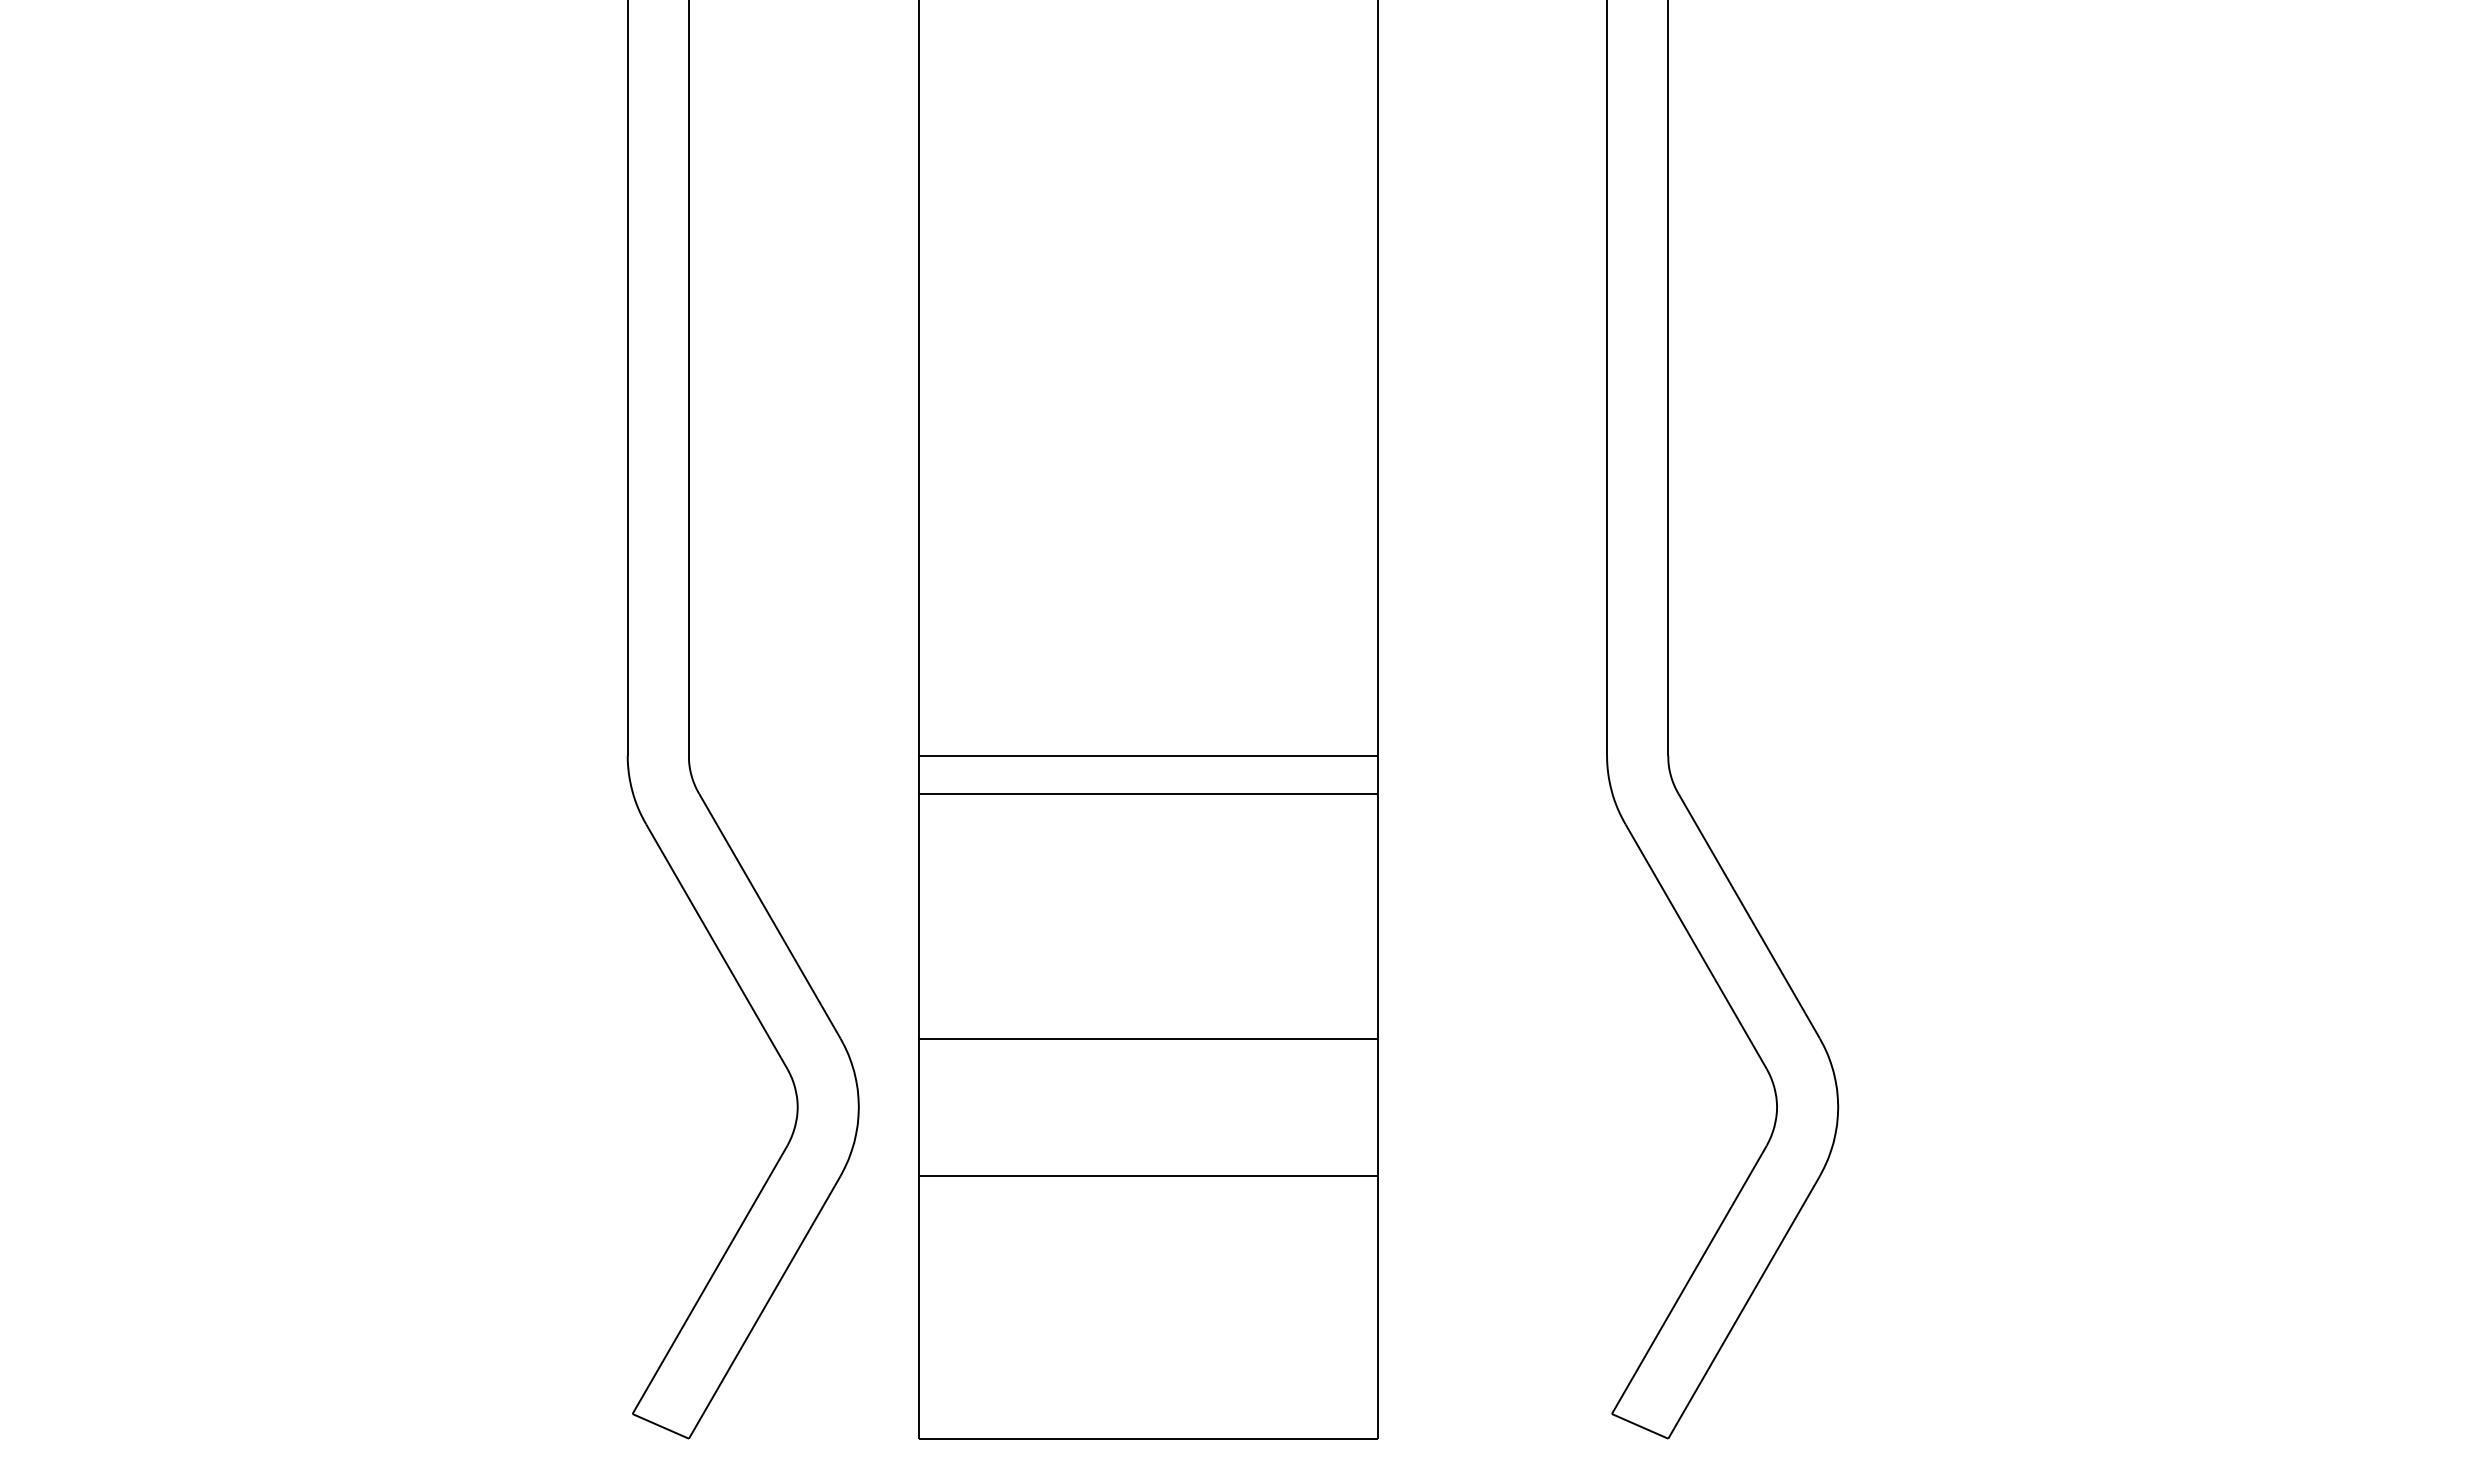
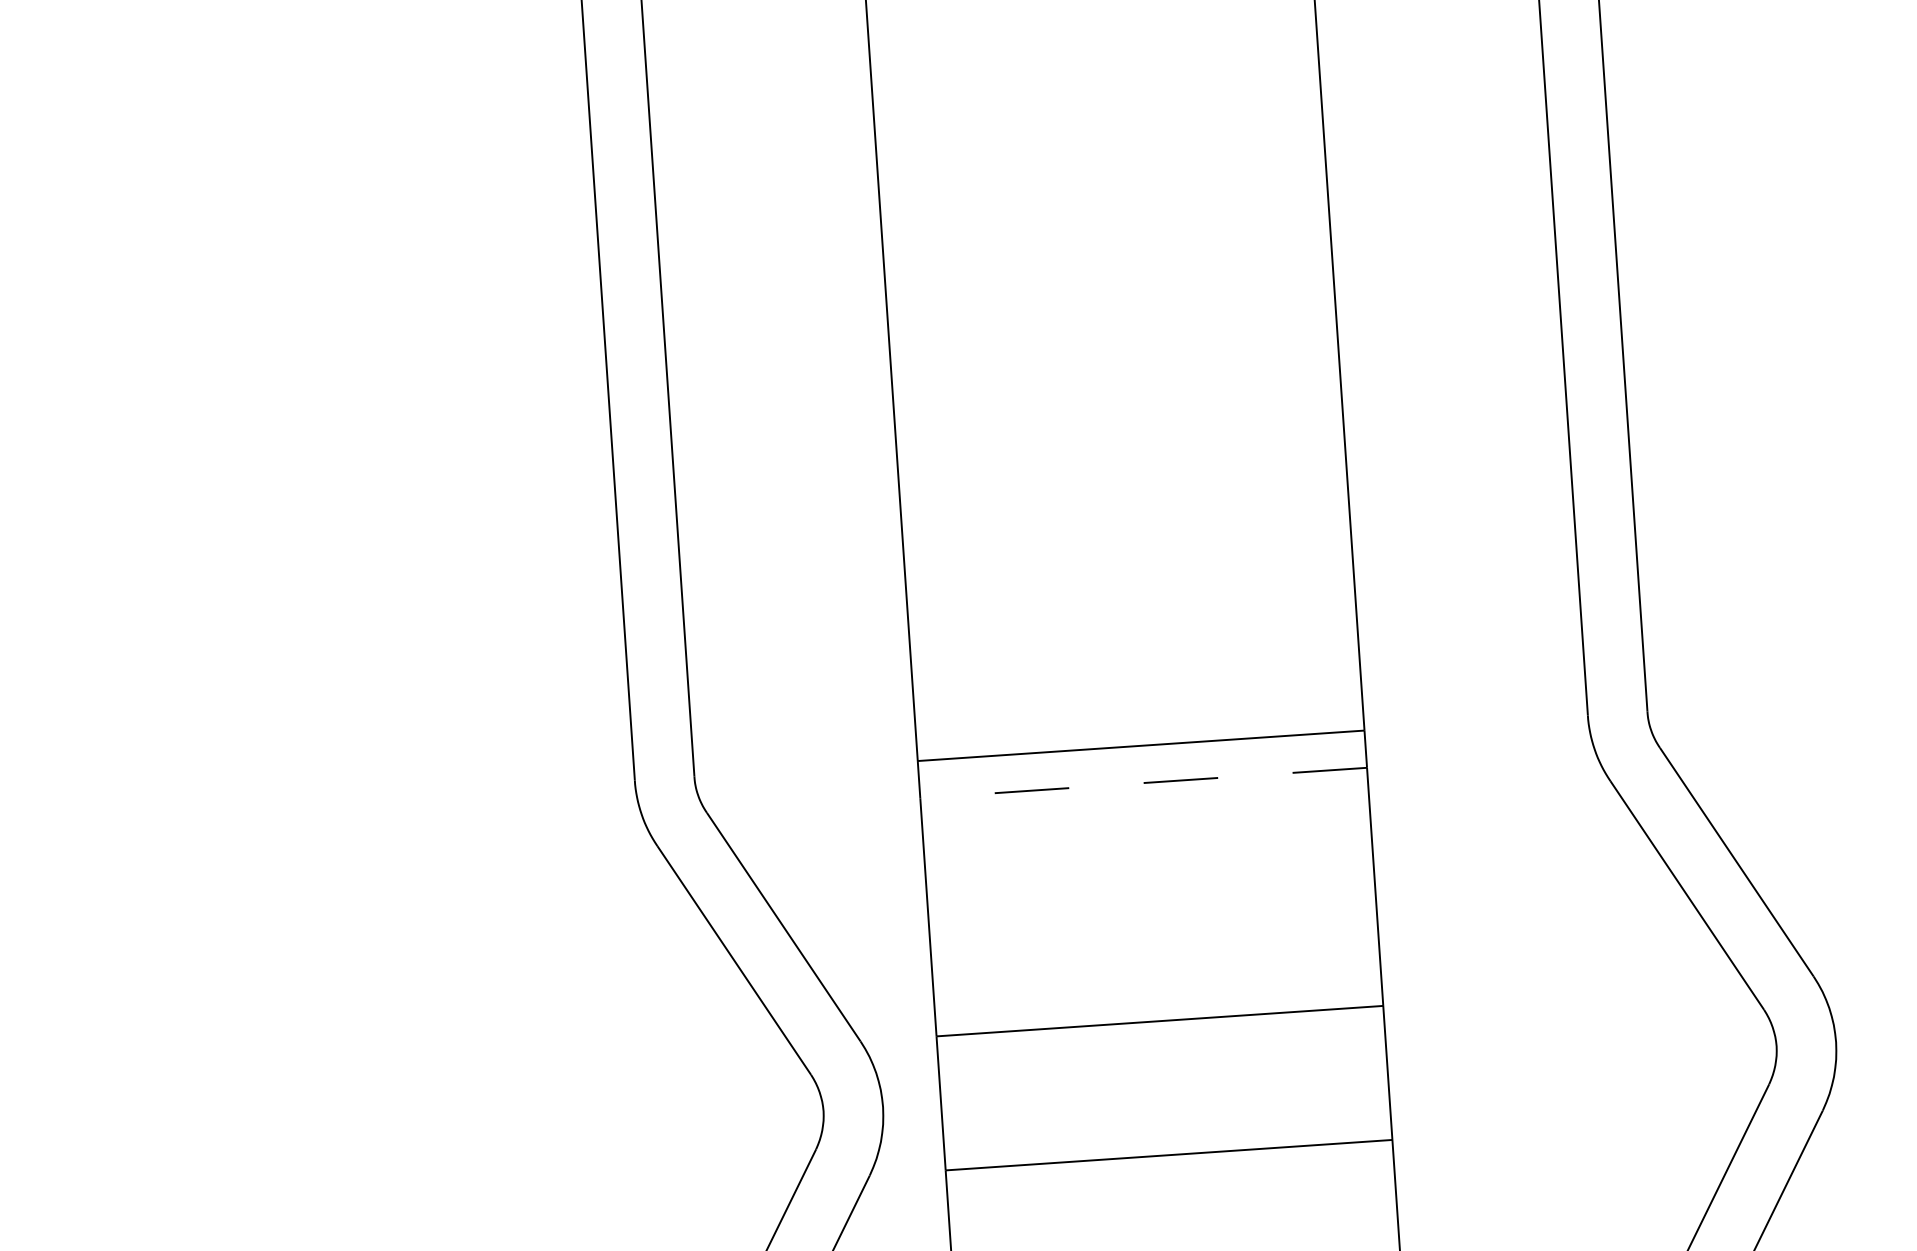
line: (1148, 793) -> (1144, 782), solid -> dashed

